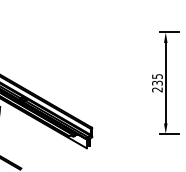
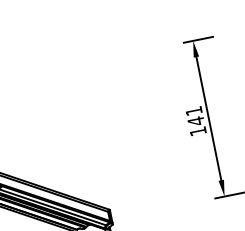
text: (157, 83) -> (196, 121), 235 -> 141

